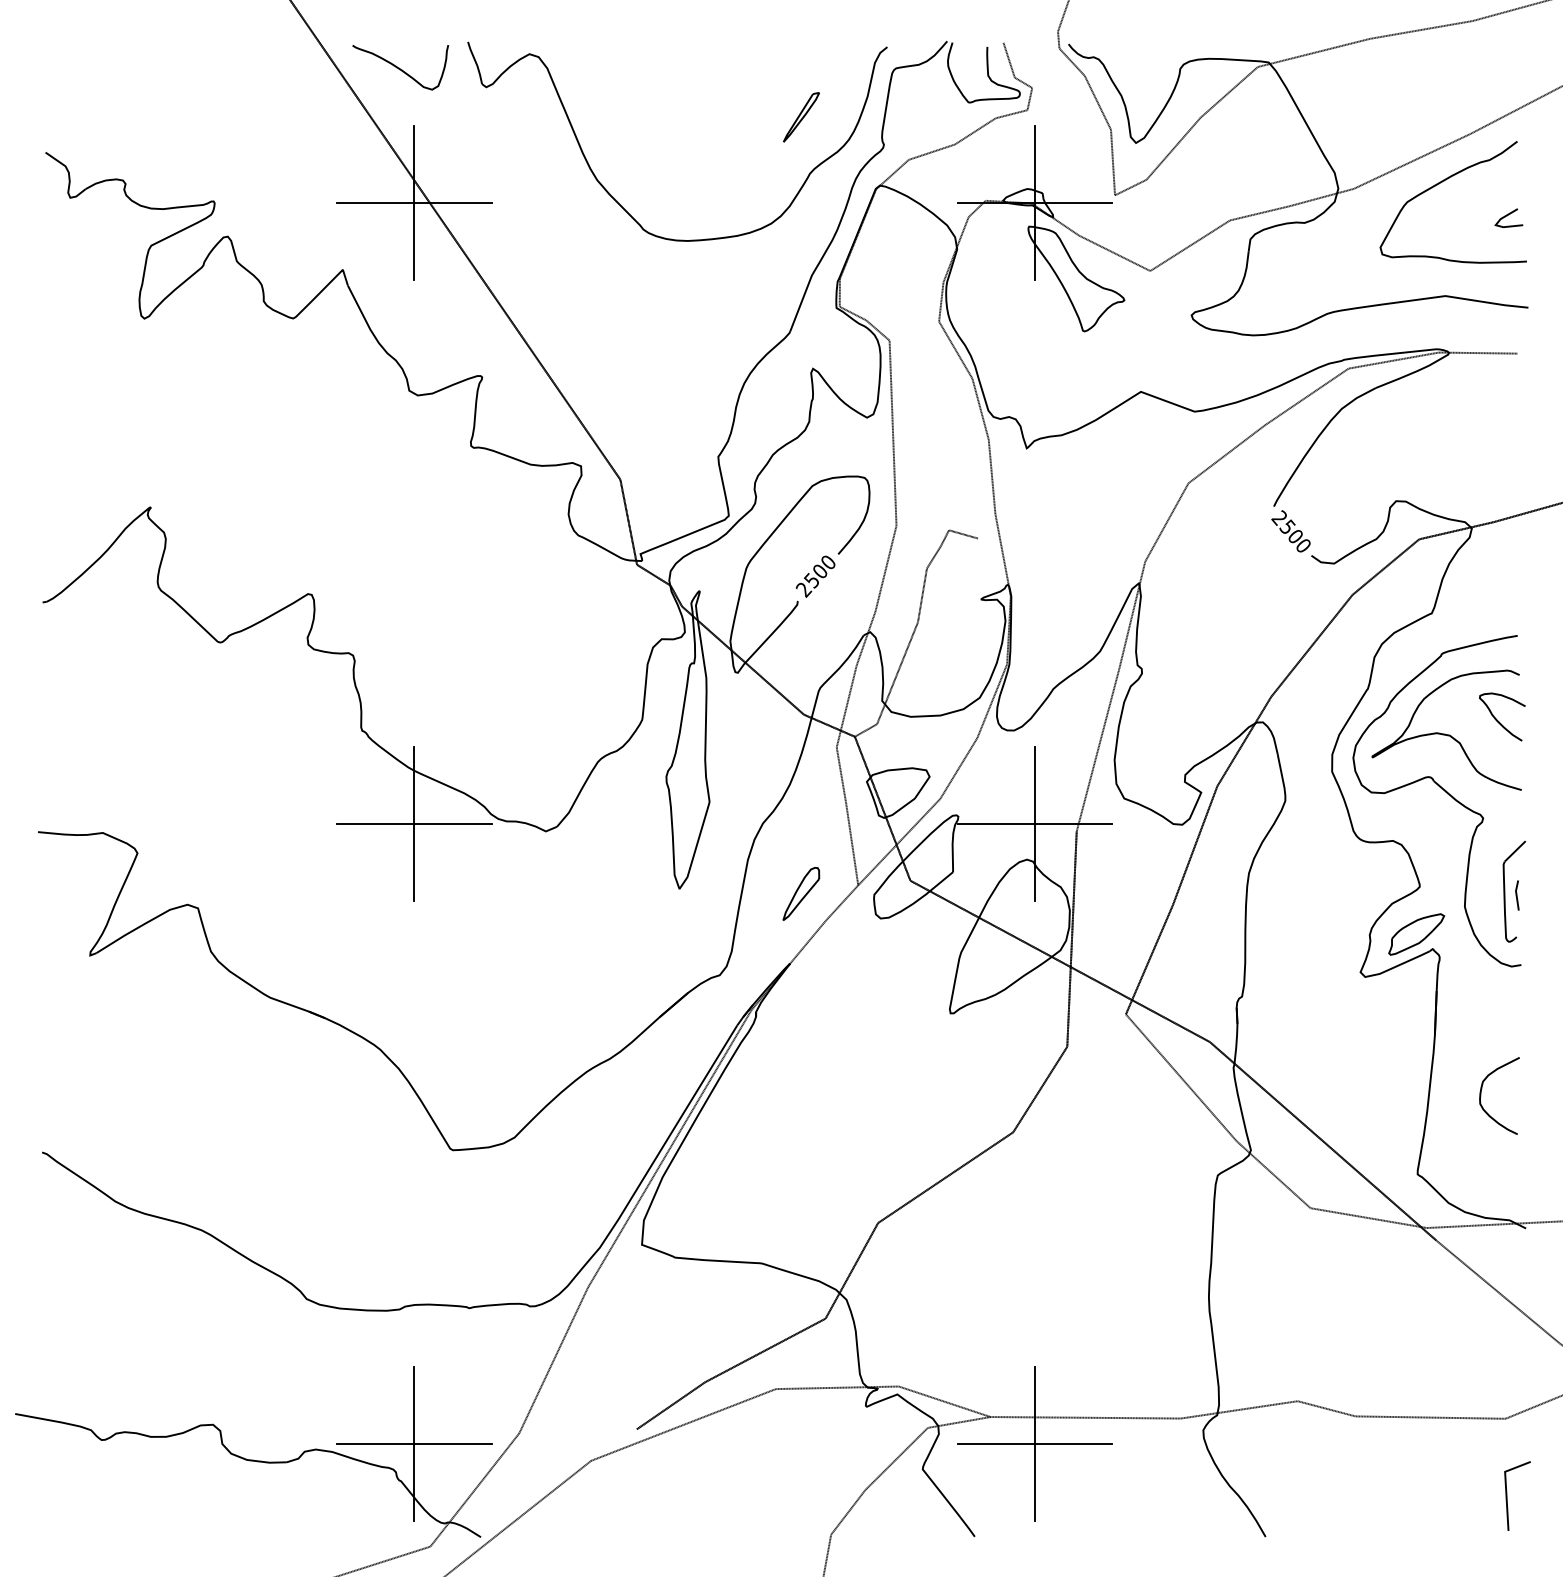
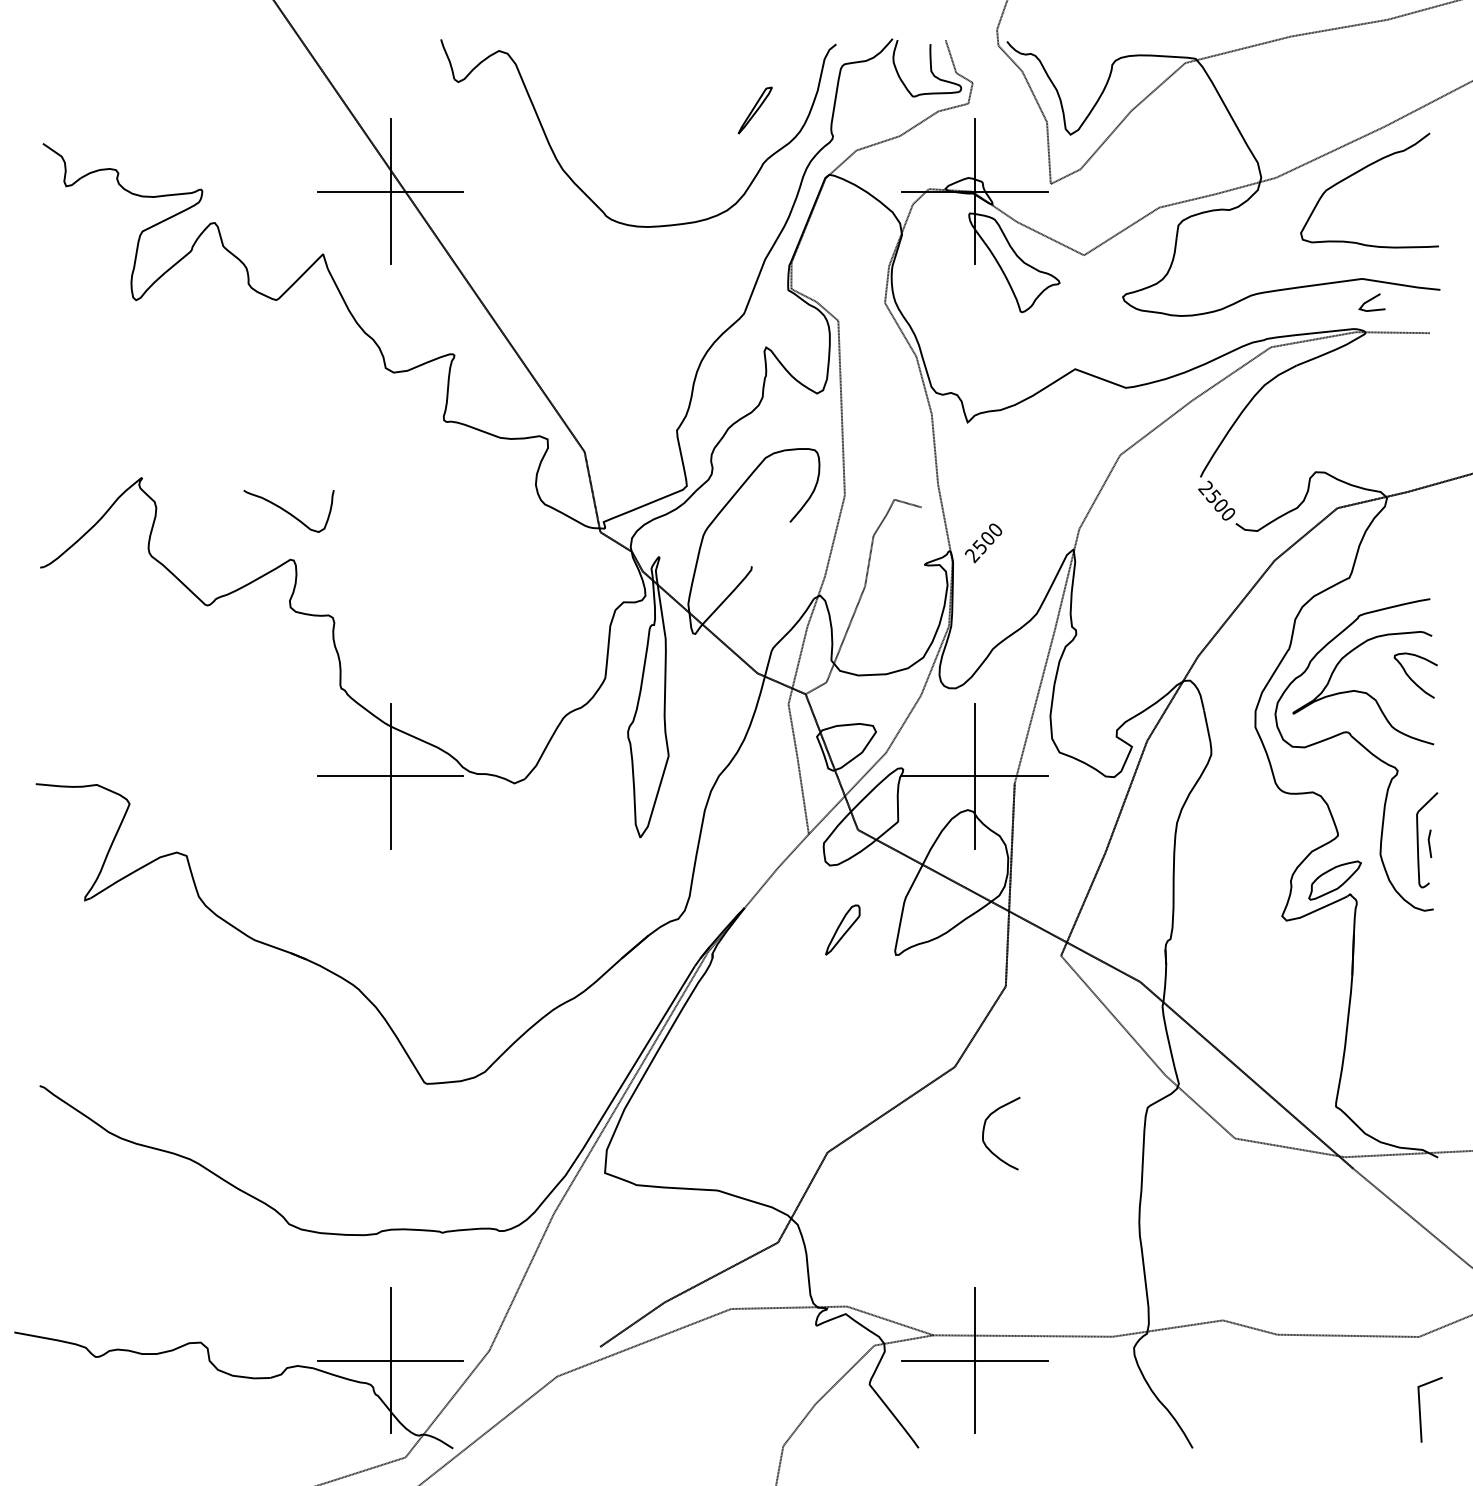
curve: (399, 67) -> (287, 511), moved
line: (1507, 216) -> (1370, 301), moved
text: (815, 576) -> (983, 543), moved
part: (801, 893) -> (842, 929), moved
curve: (1481, 1095) -> (984, 1133), moved

